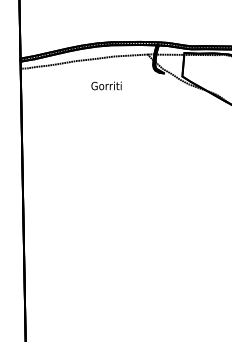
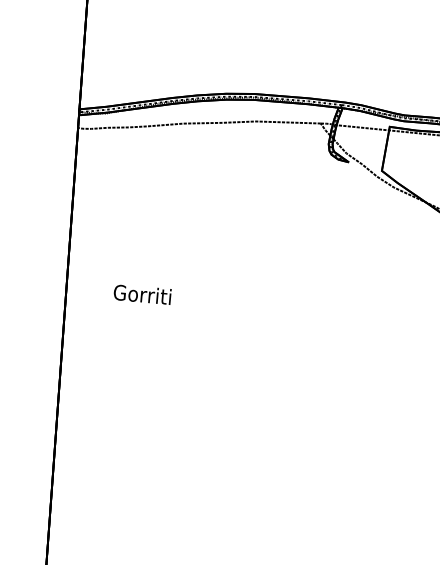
text: (106, 85) -> (142, 293), moved

